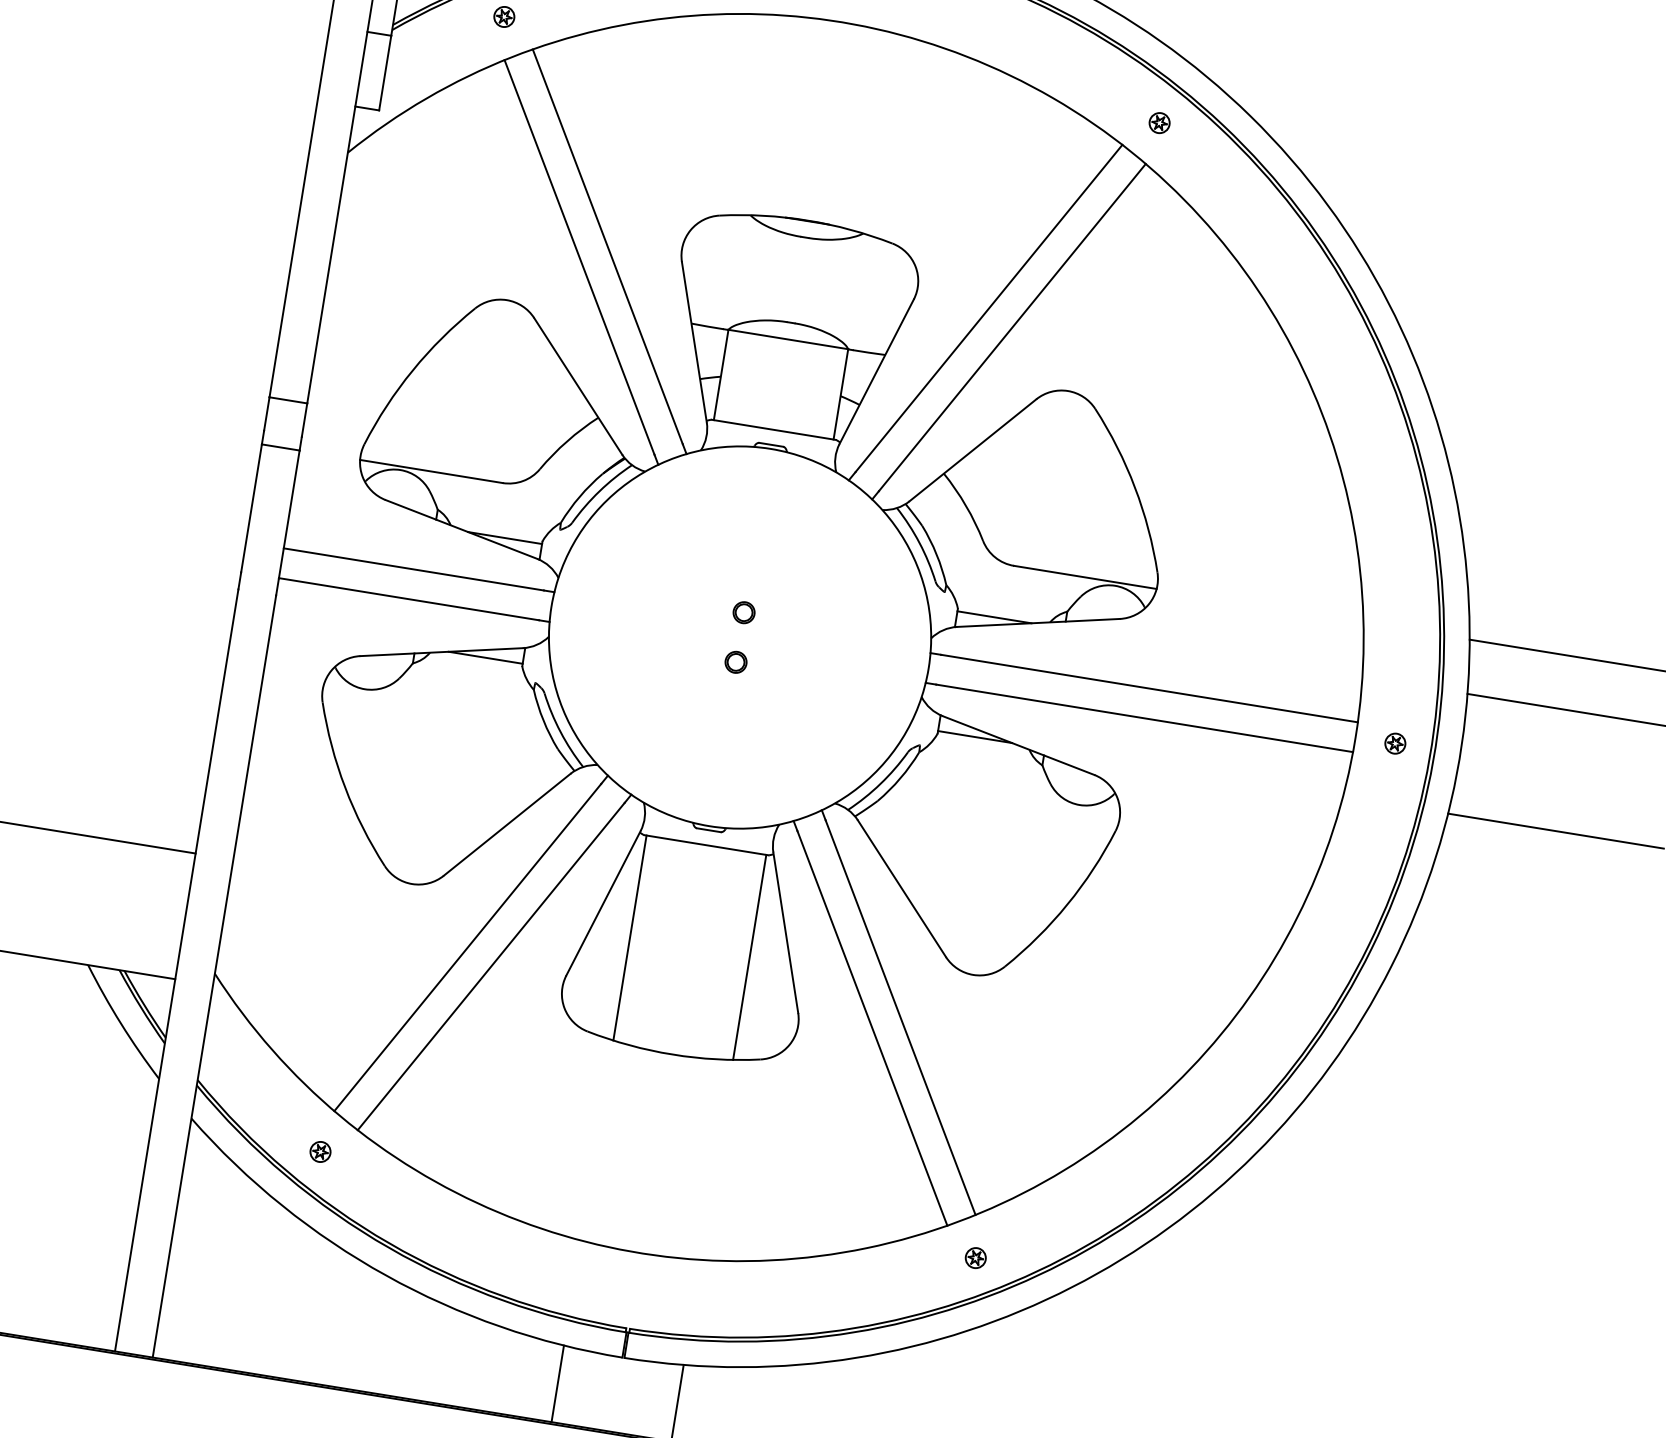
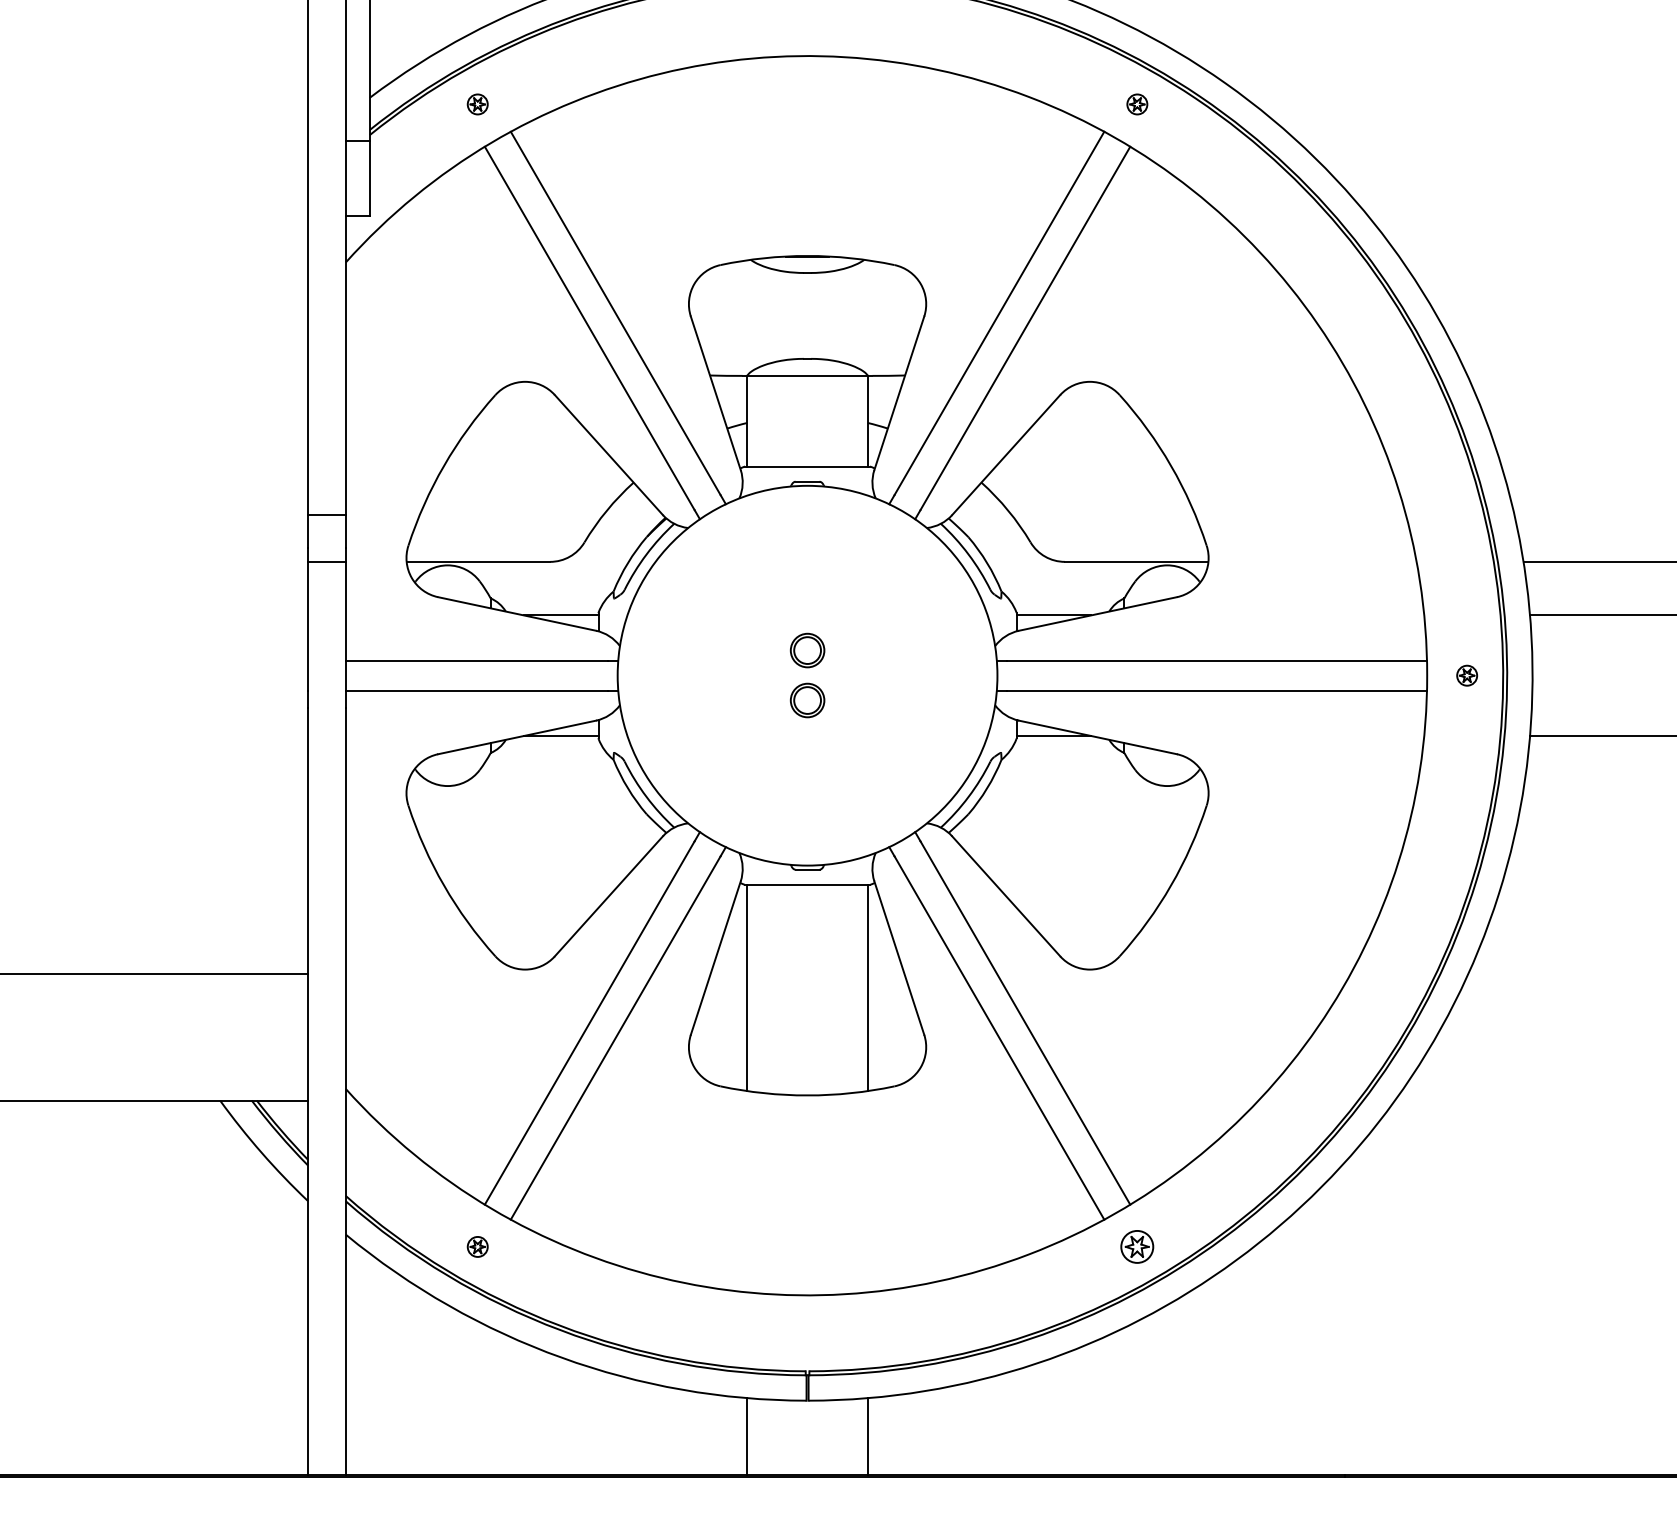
part: (744, 612) -> (807, 650), size x1.6
part: (736, 662) -> (807, 700), size x1.6
part: (976, 1257) -> (1137, 1246), size x1.6

